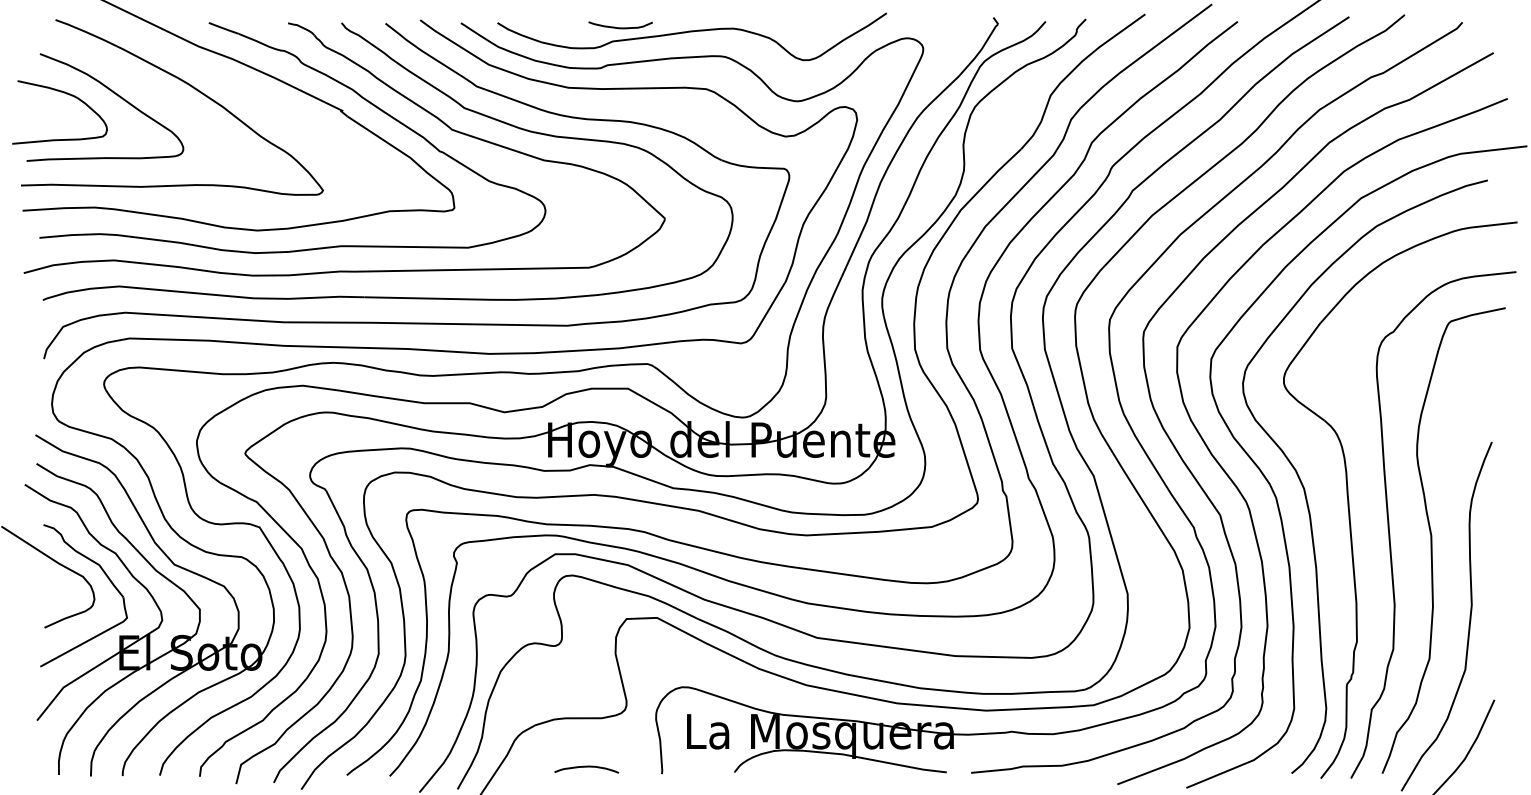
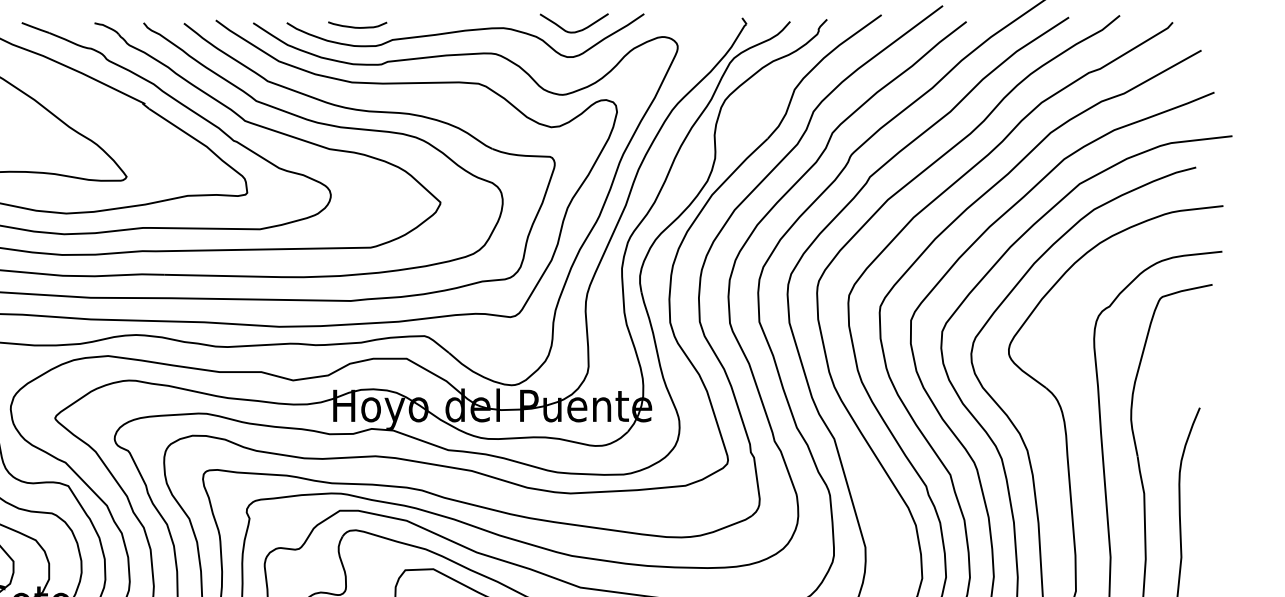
curve: (620, 27) -> (357, 27), moved
curve: (813, 31) -> (576, 30), added

